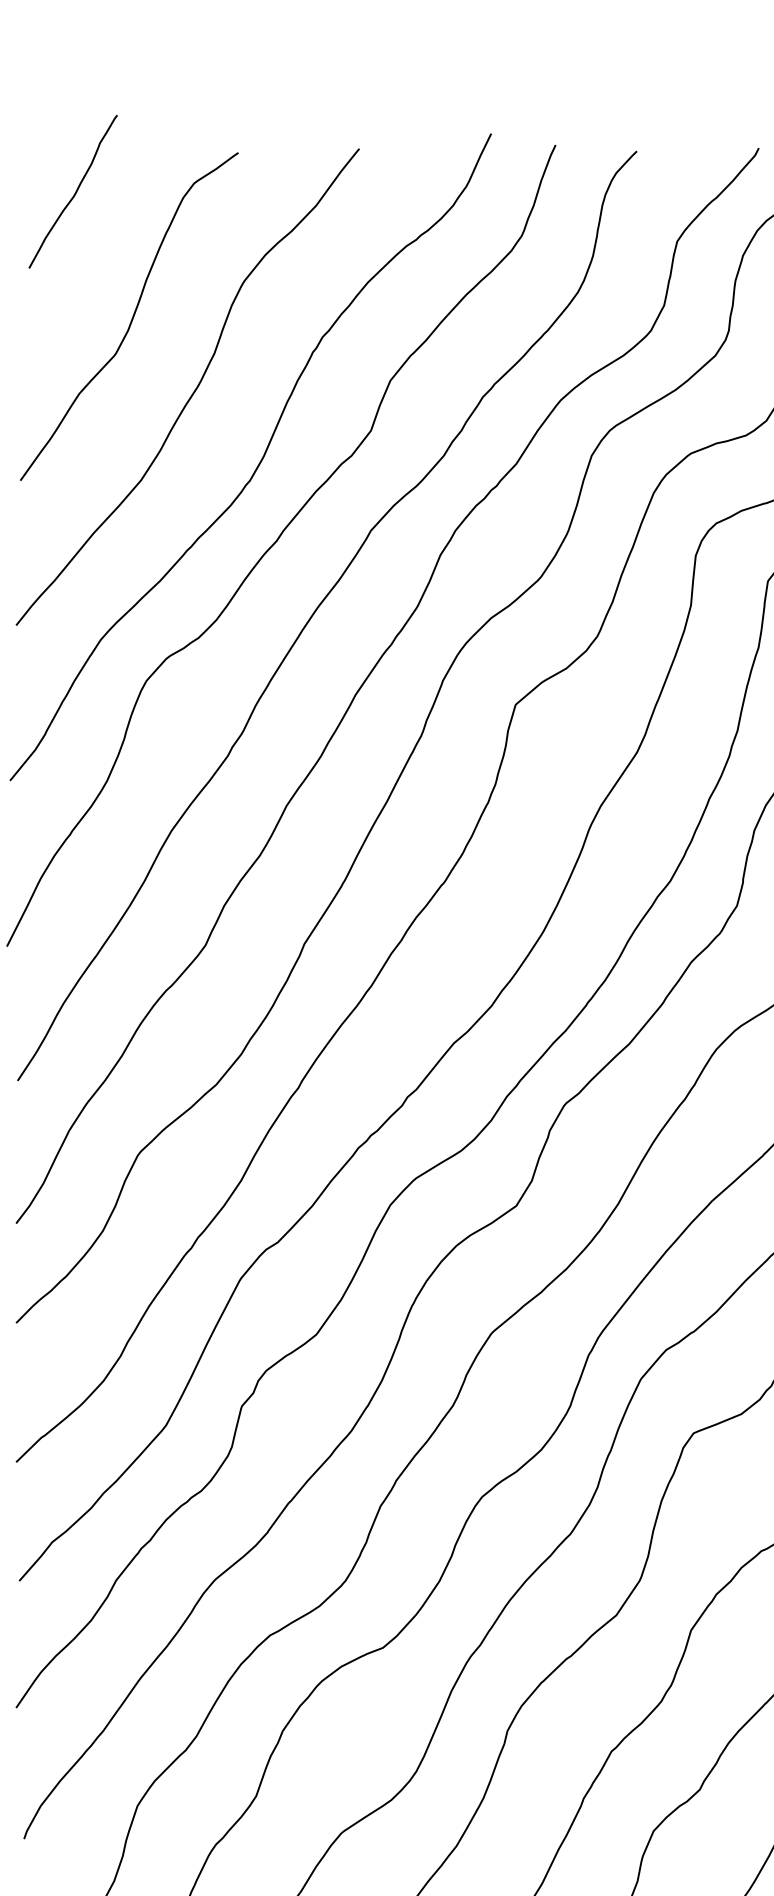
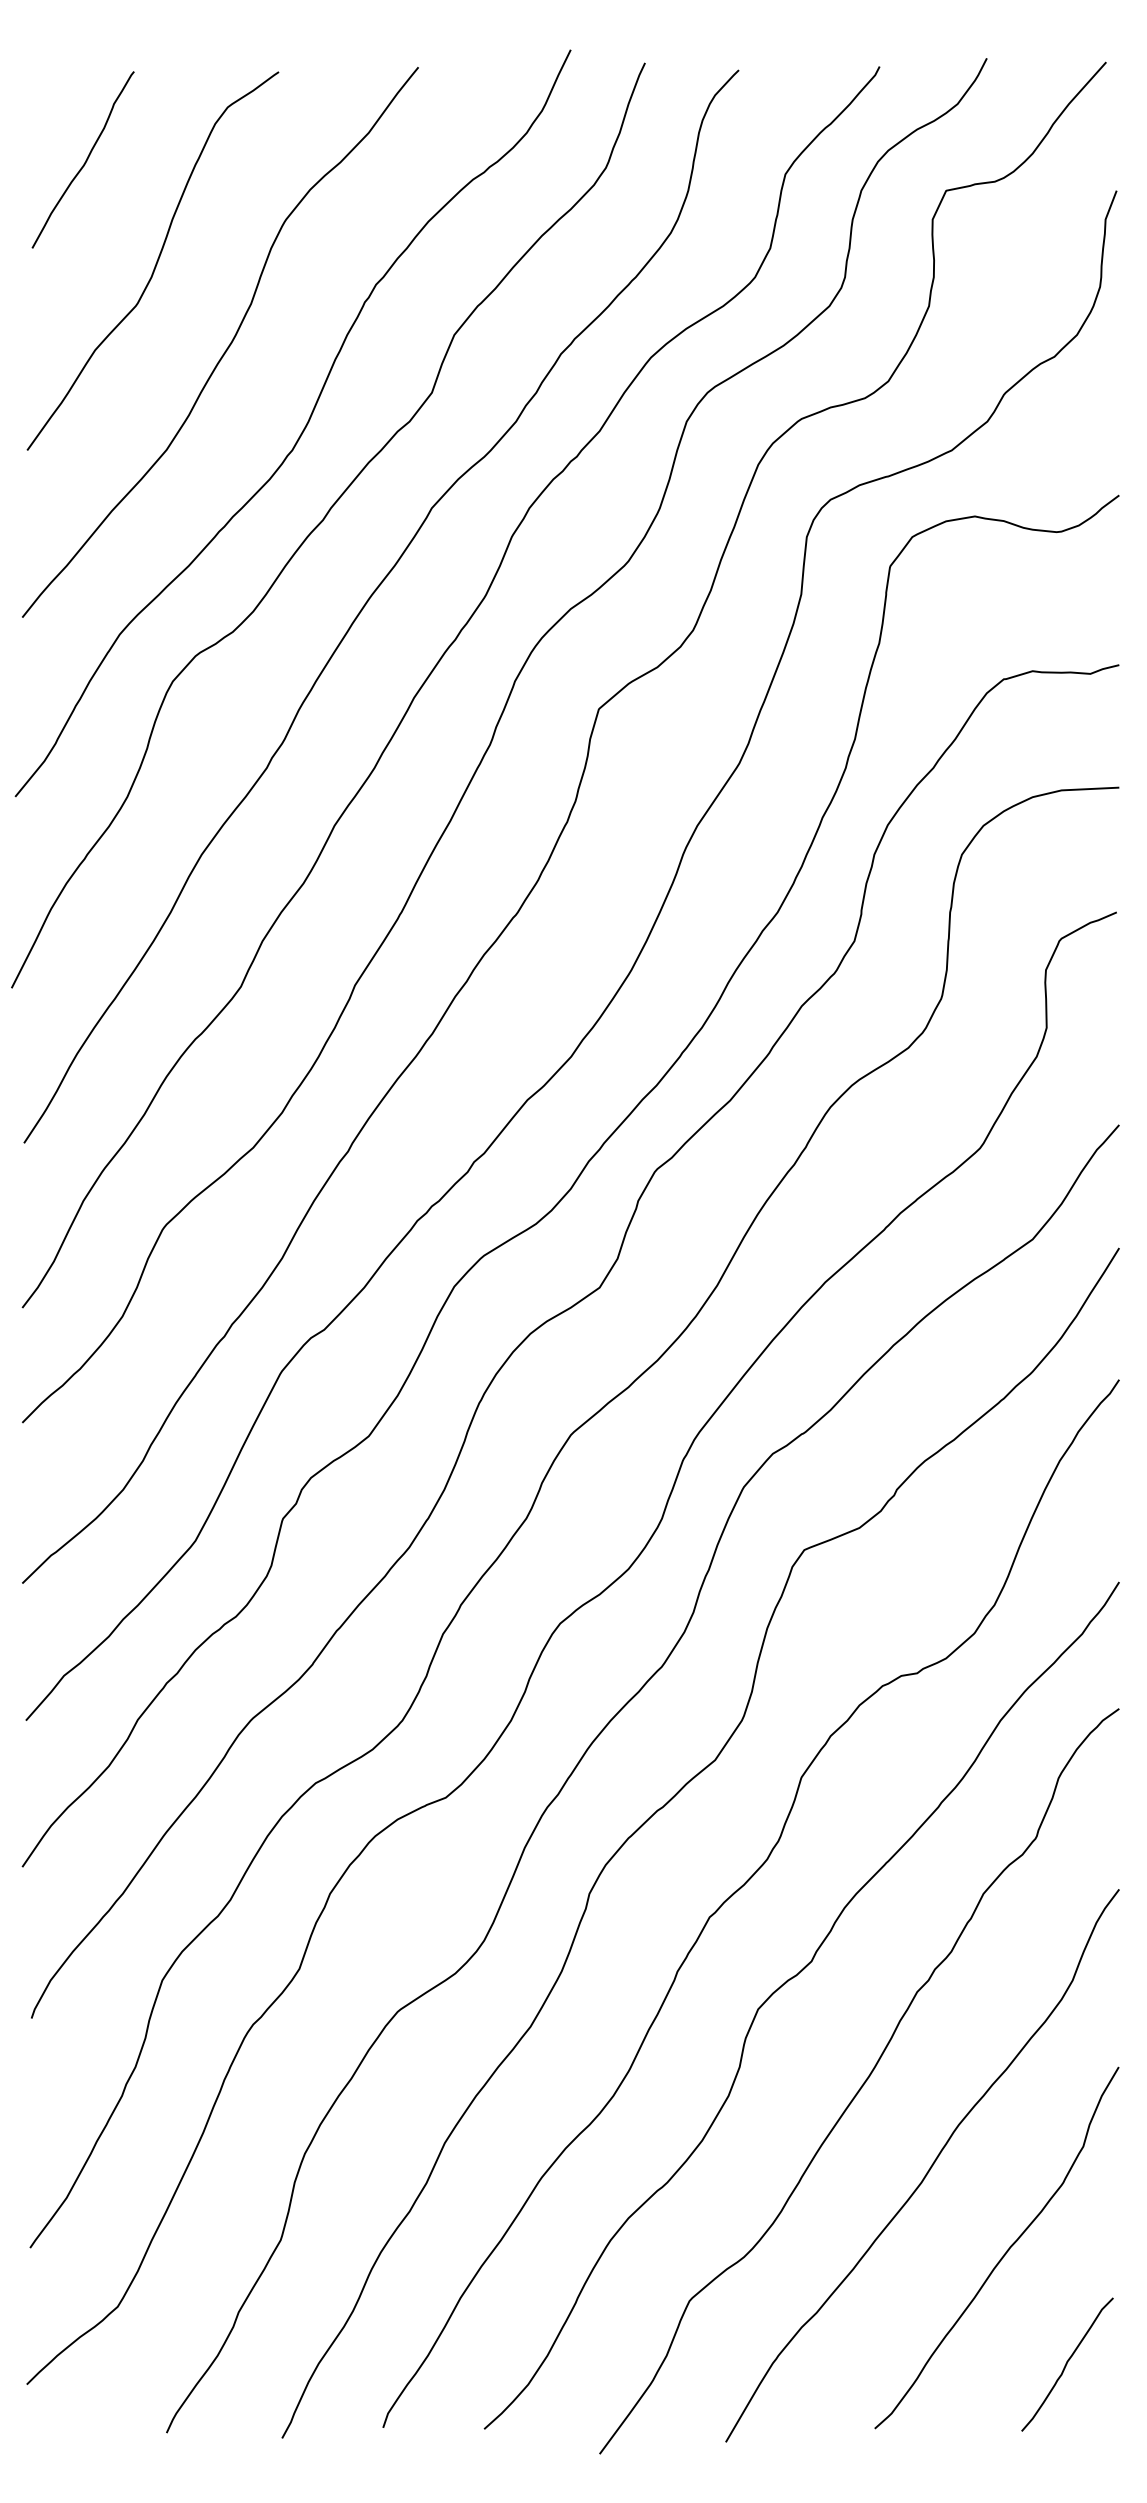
curve: (75, 192) -> (85, 160), moved

